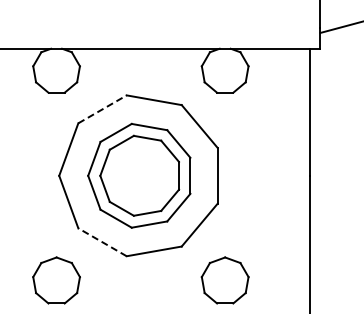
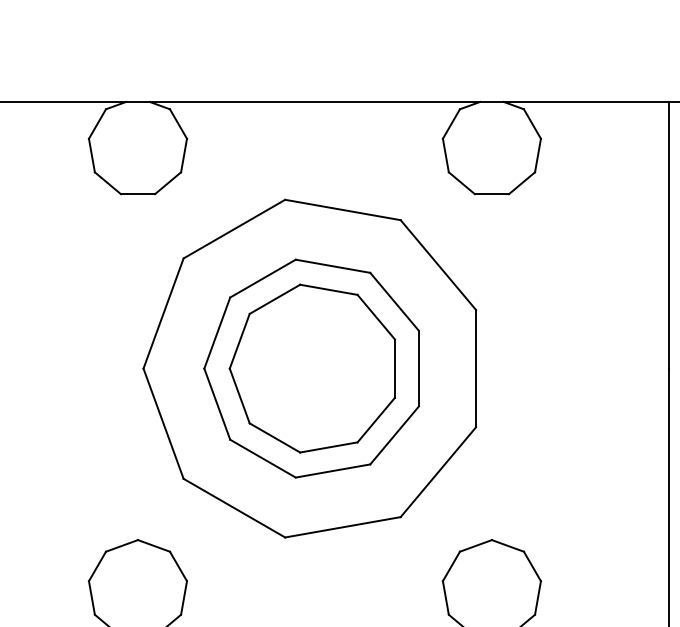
line: (102, 109) -> (234, 229), dashed -> solid
line: (102, 242) -> (234, 508), dashed -> solid

